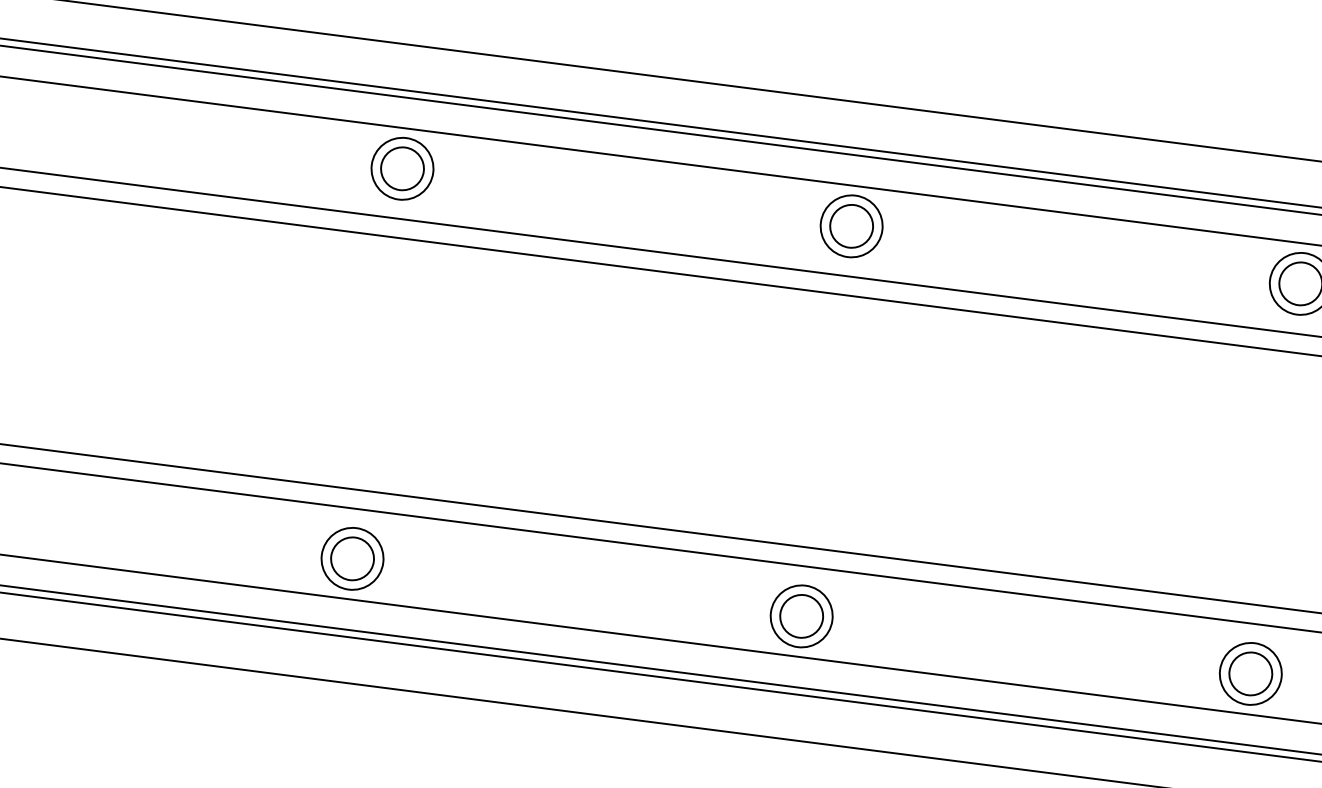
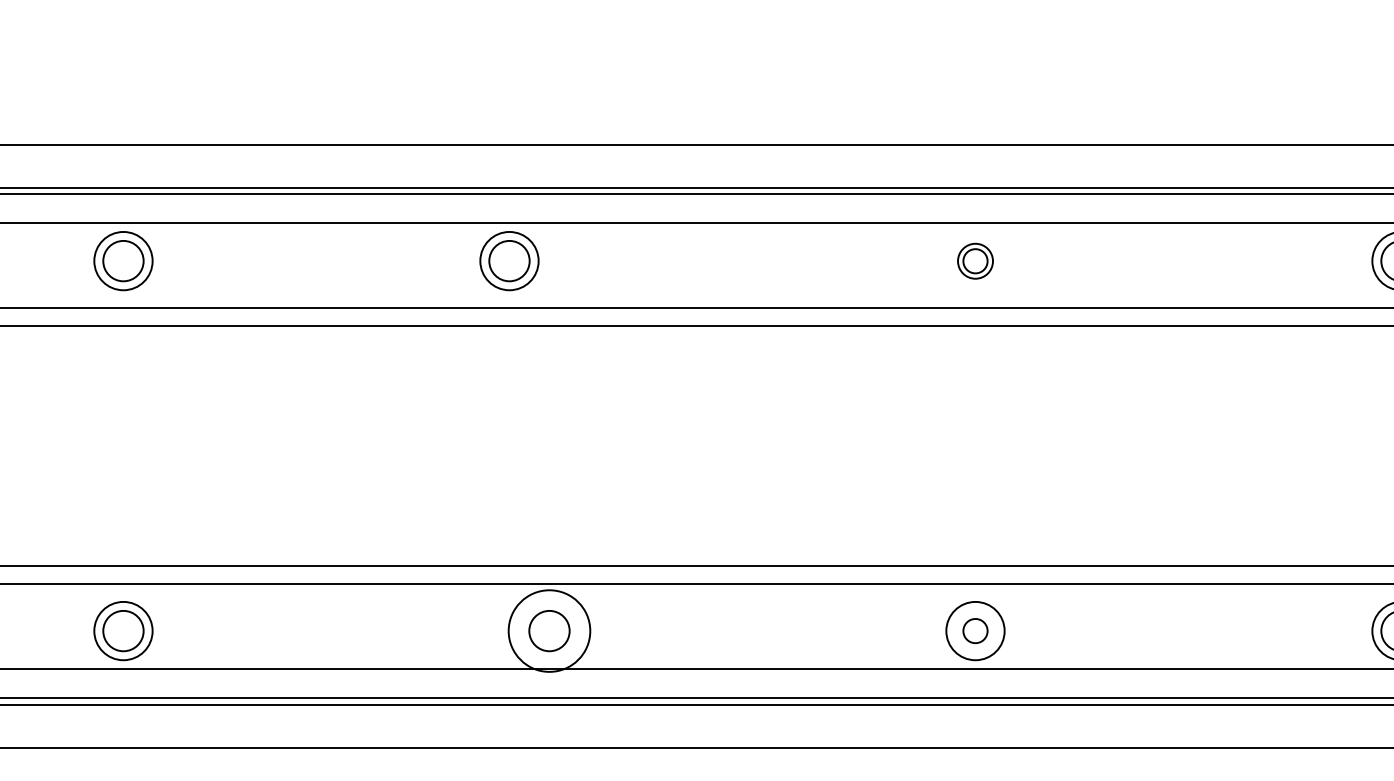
part: (402, 169) -> (509, 261), moved
part: (851, 226) -> (975, 261), size x0.6
circle: (352, 558) -> (549, 630), size x1.4
circle: (801, 615) -> (975, 630), size x0.6

